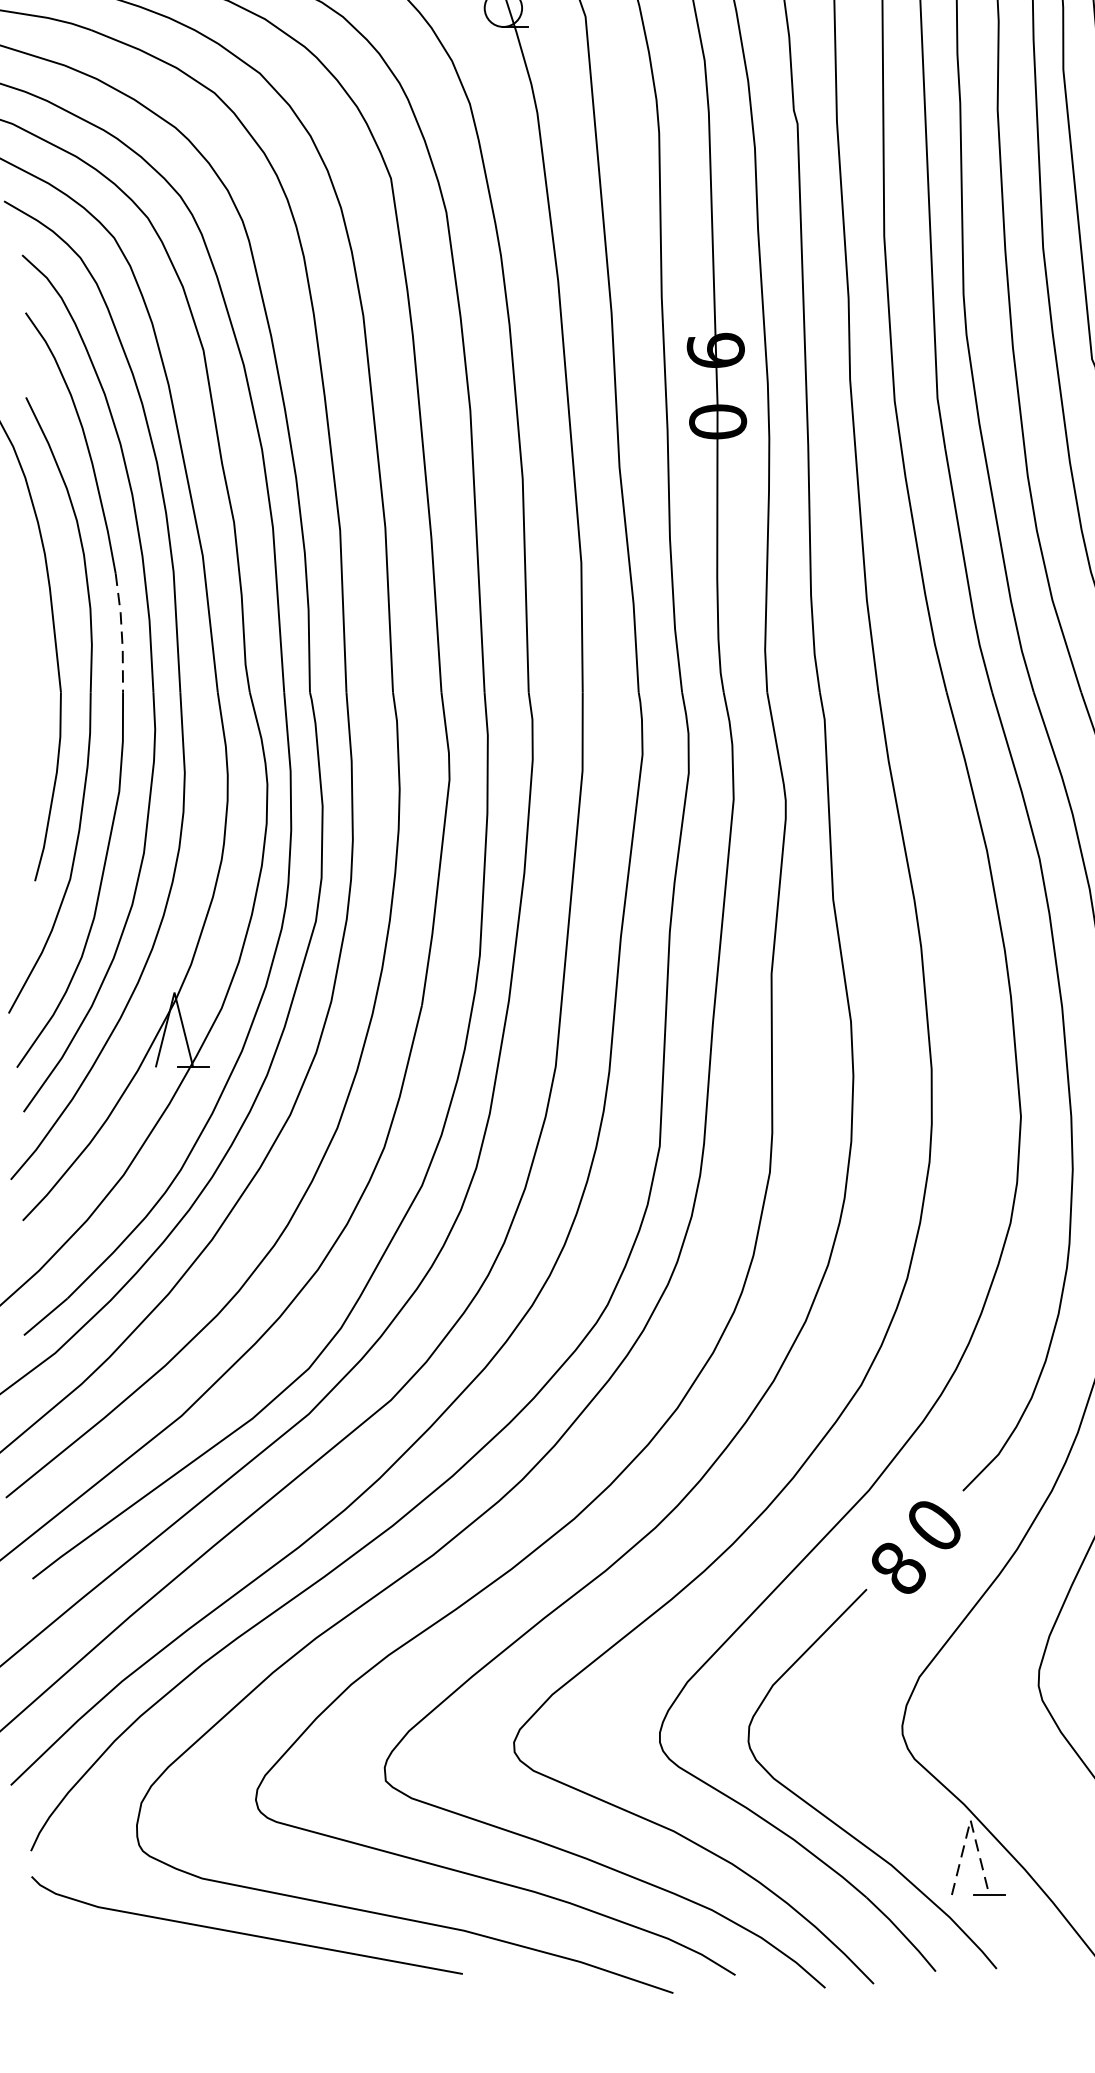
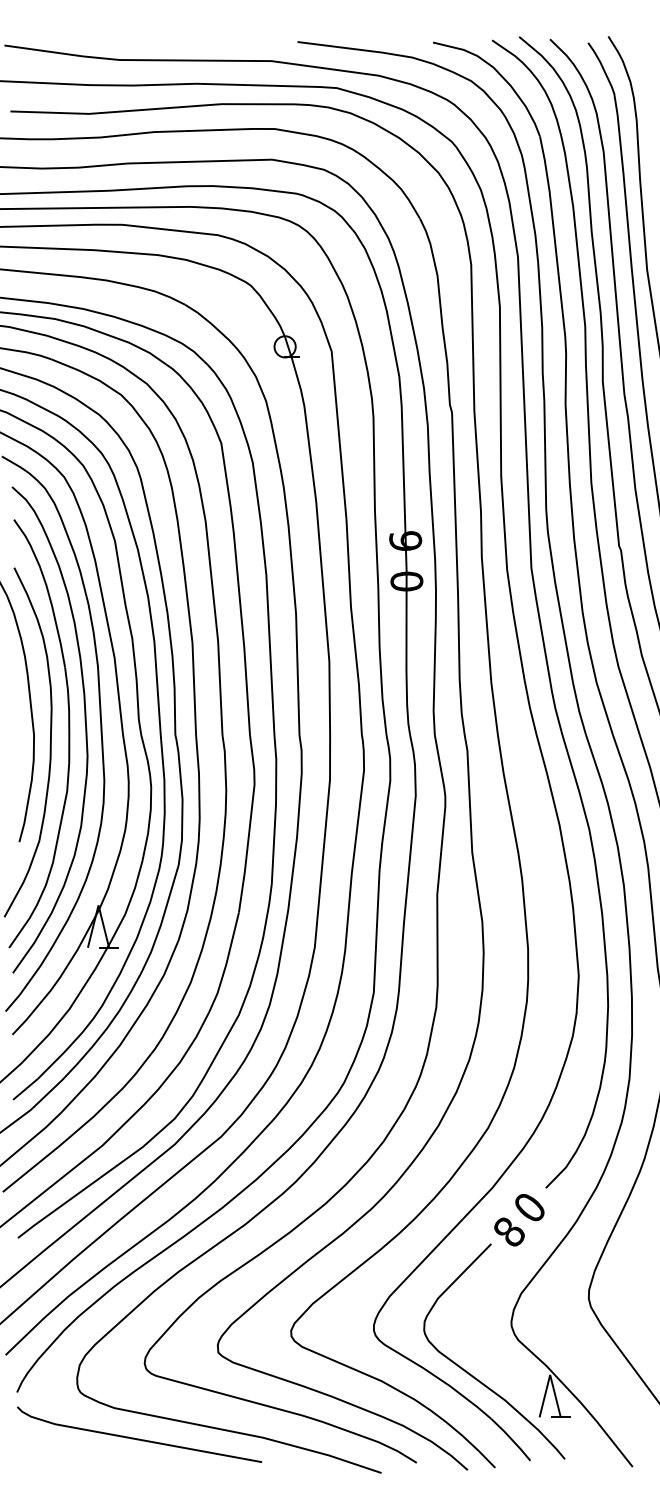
line: (121, 633) -> (68, 701), dashed -> solid
line: (971, 1819) -> (550, 1374), dashed -> solid

